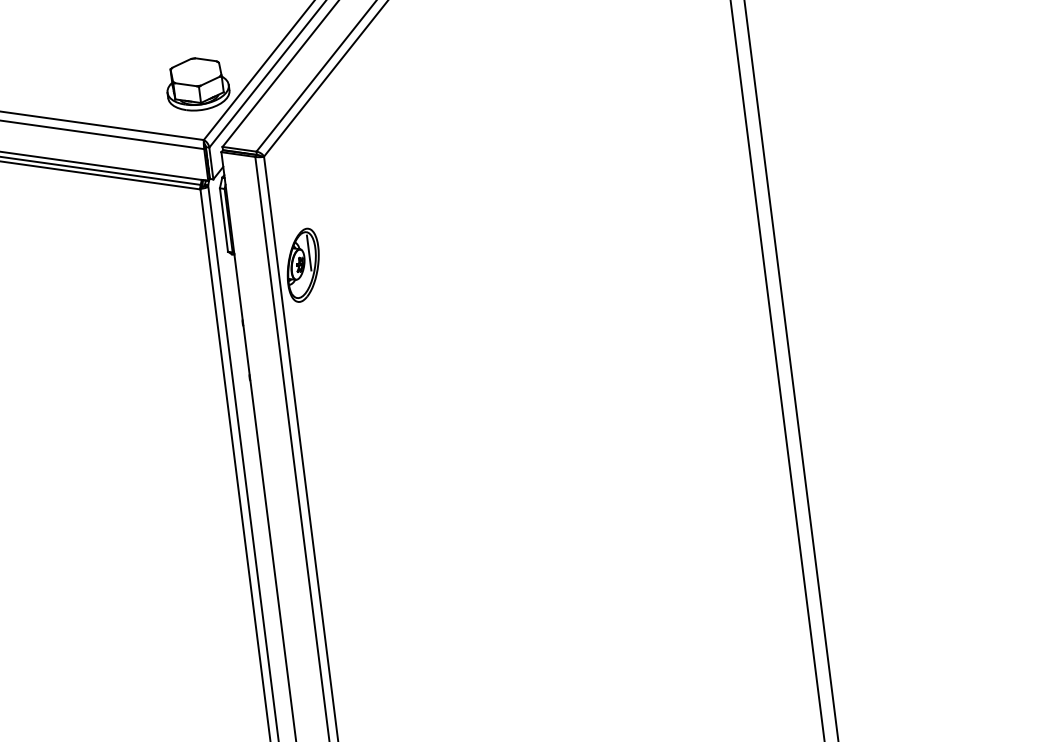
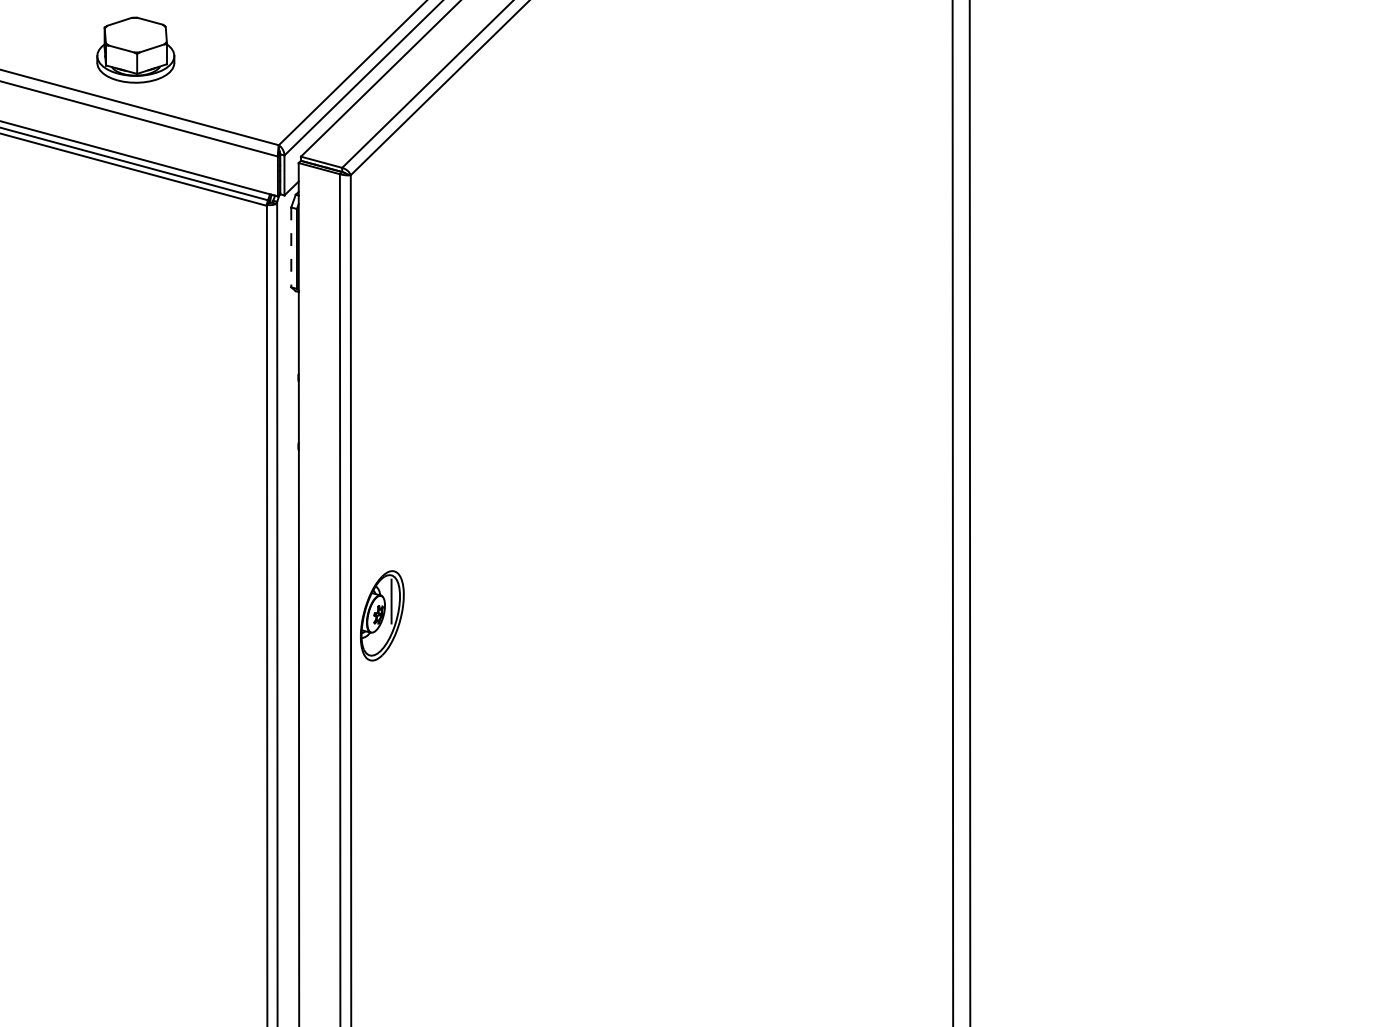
part: (197, 83) -> (135, 49), moved
line: (224, 220) -> (291, 247), solid -> dashed
part: (303, 265) -> (382, 615), moved

